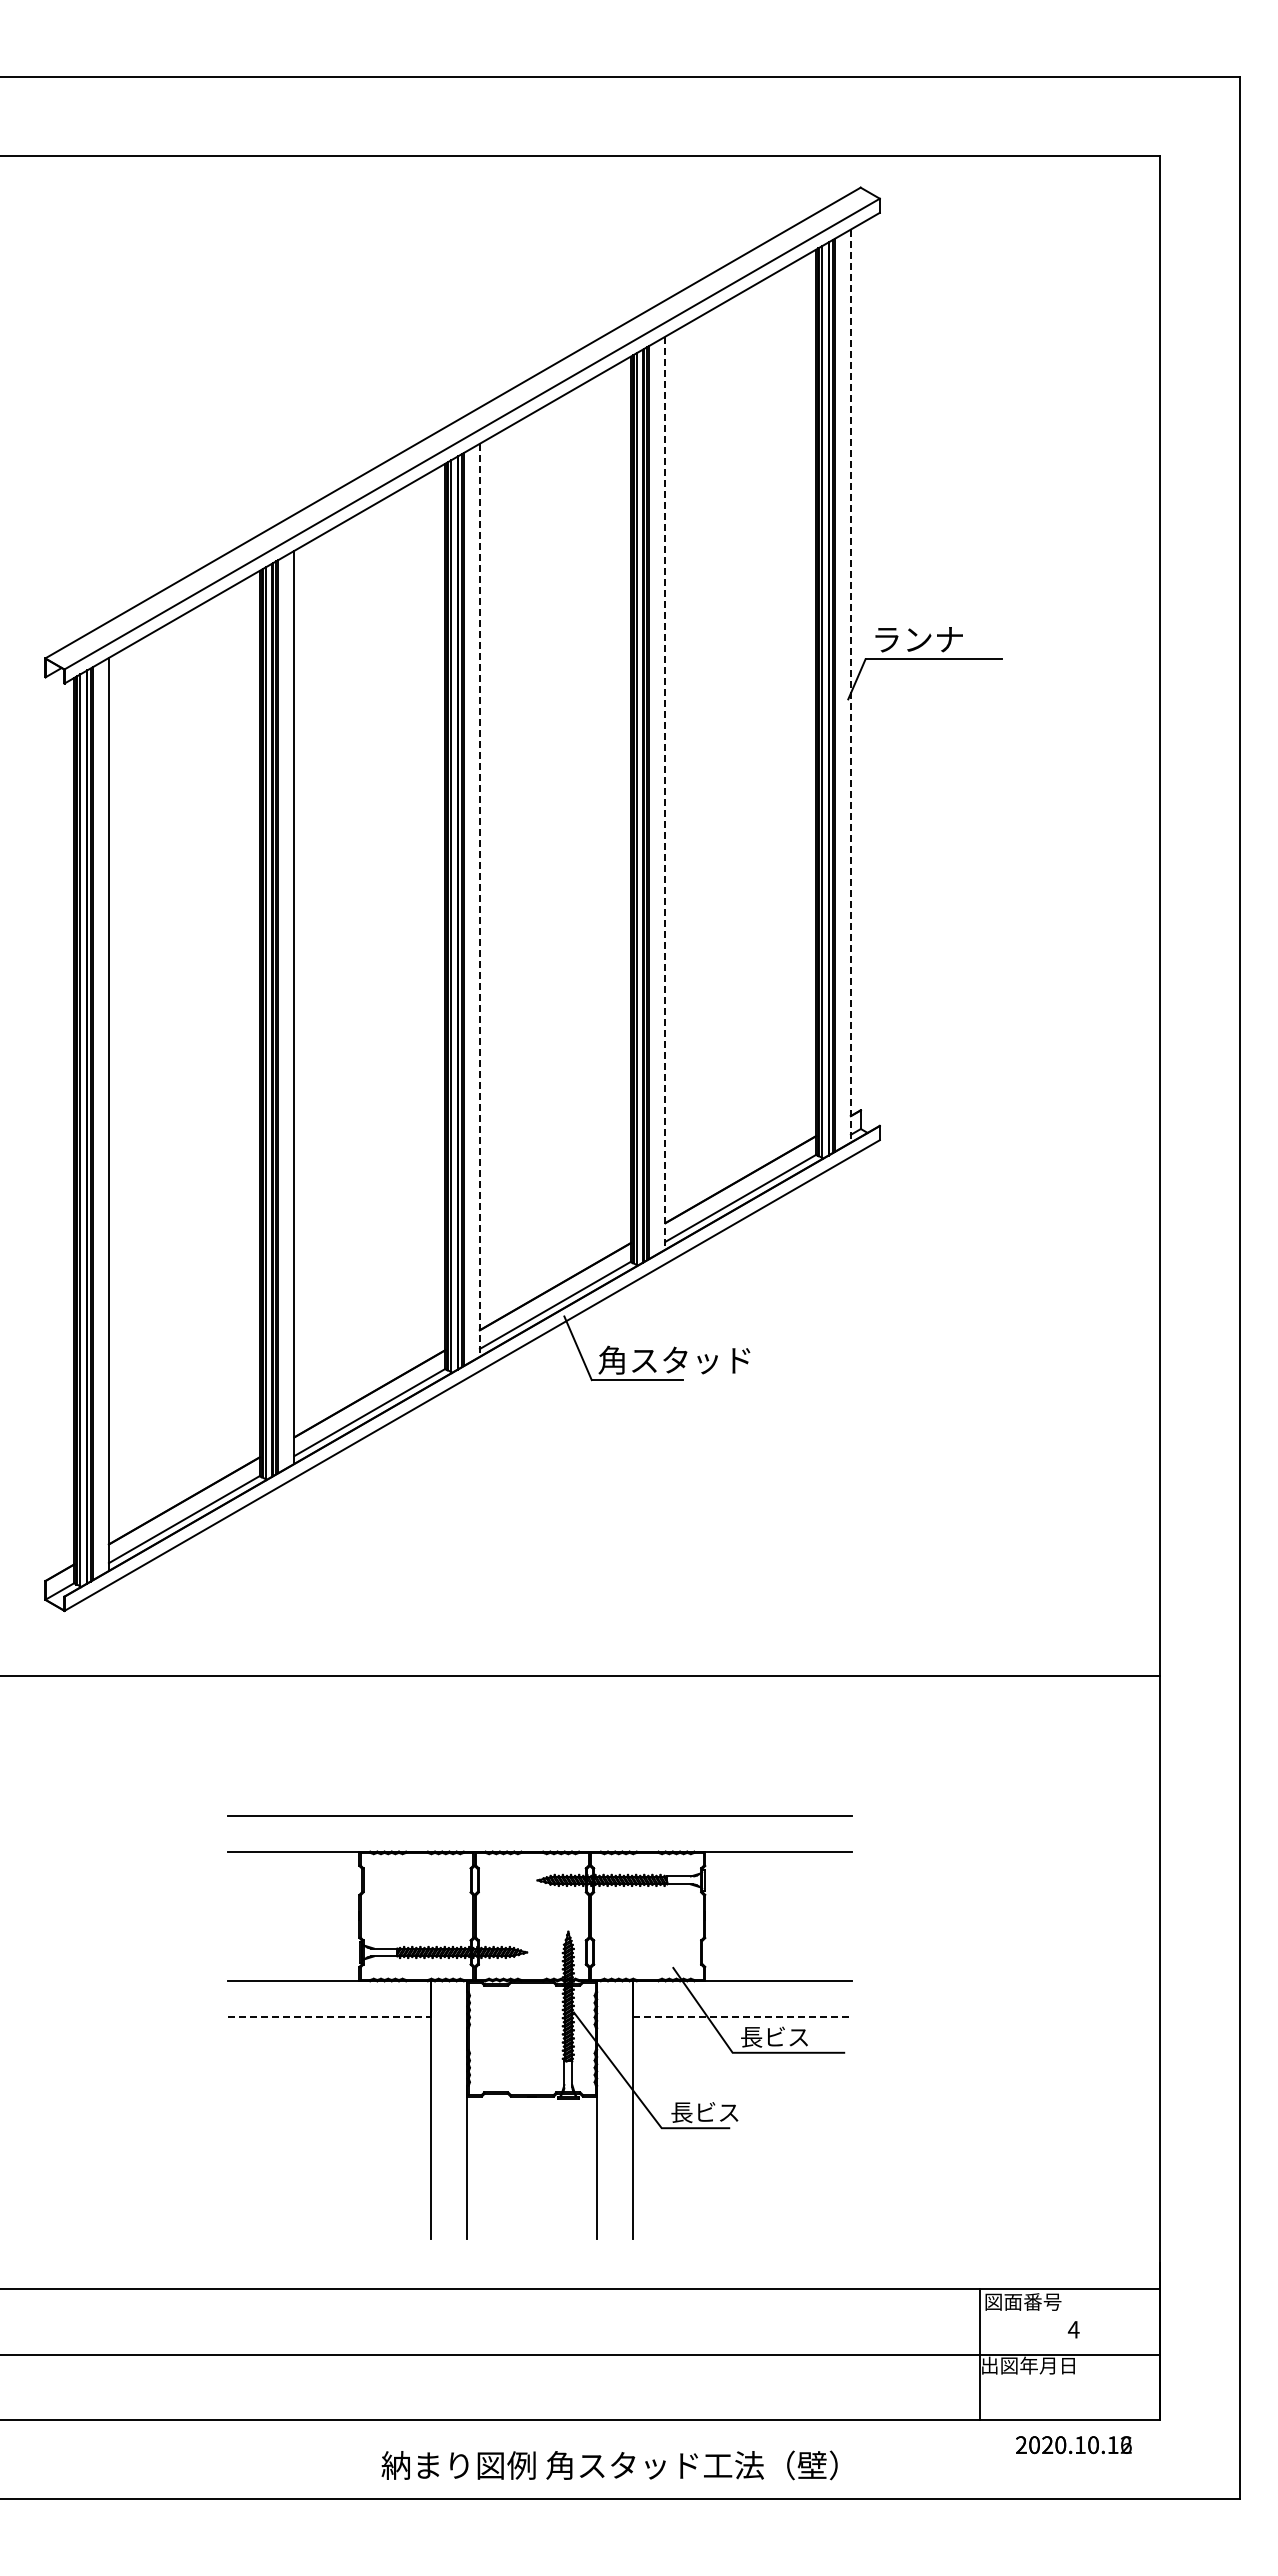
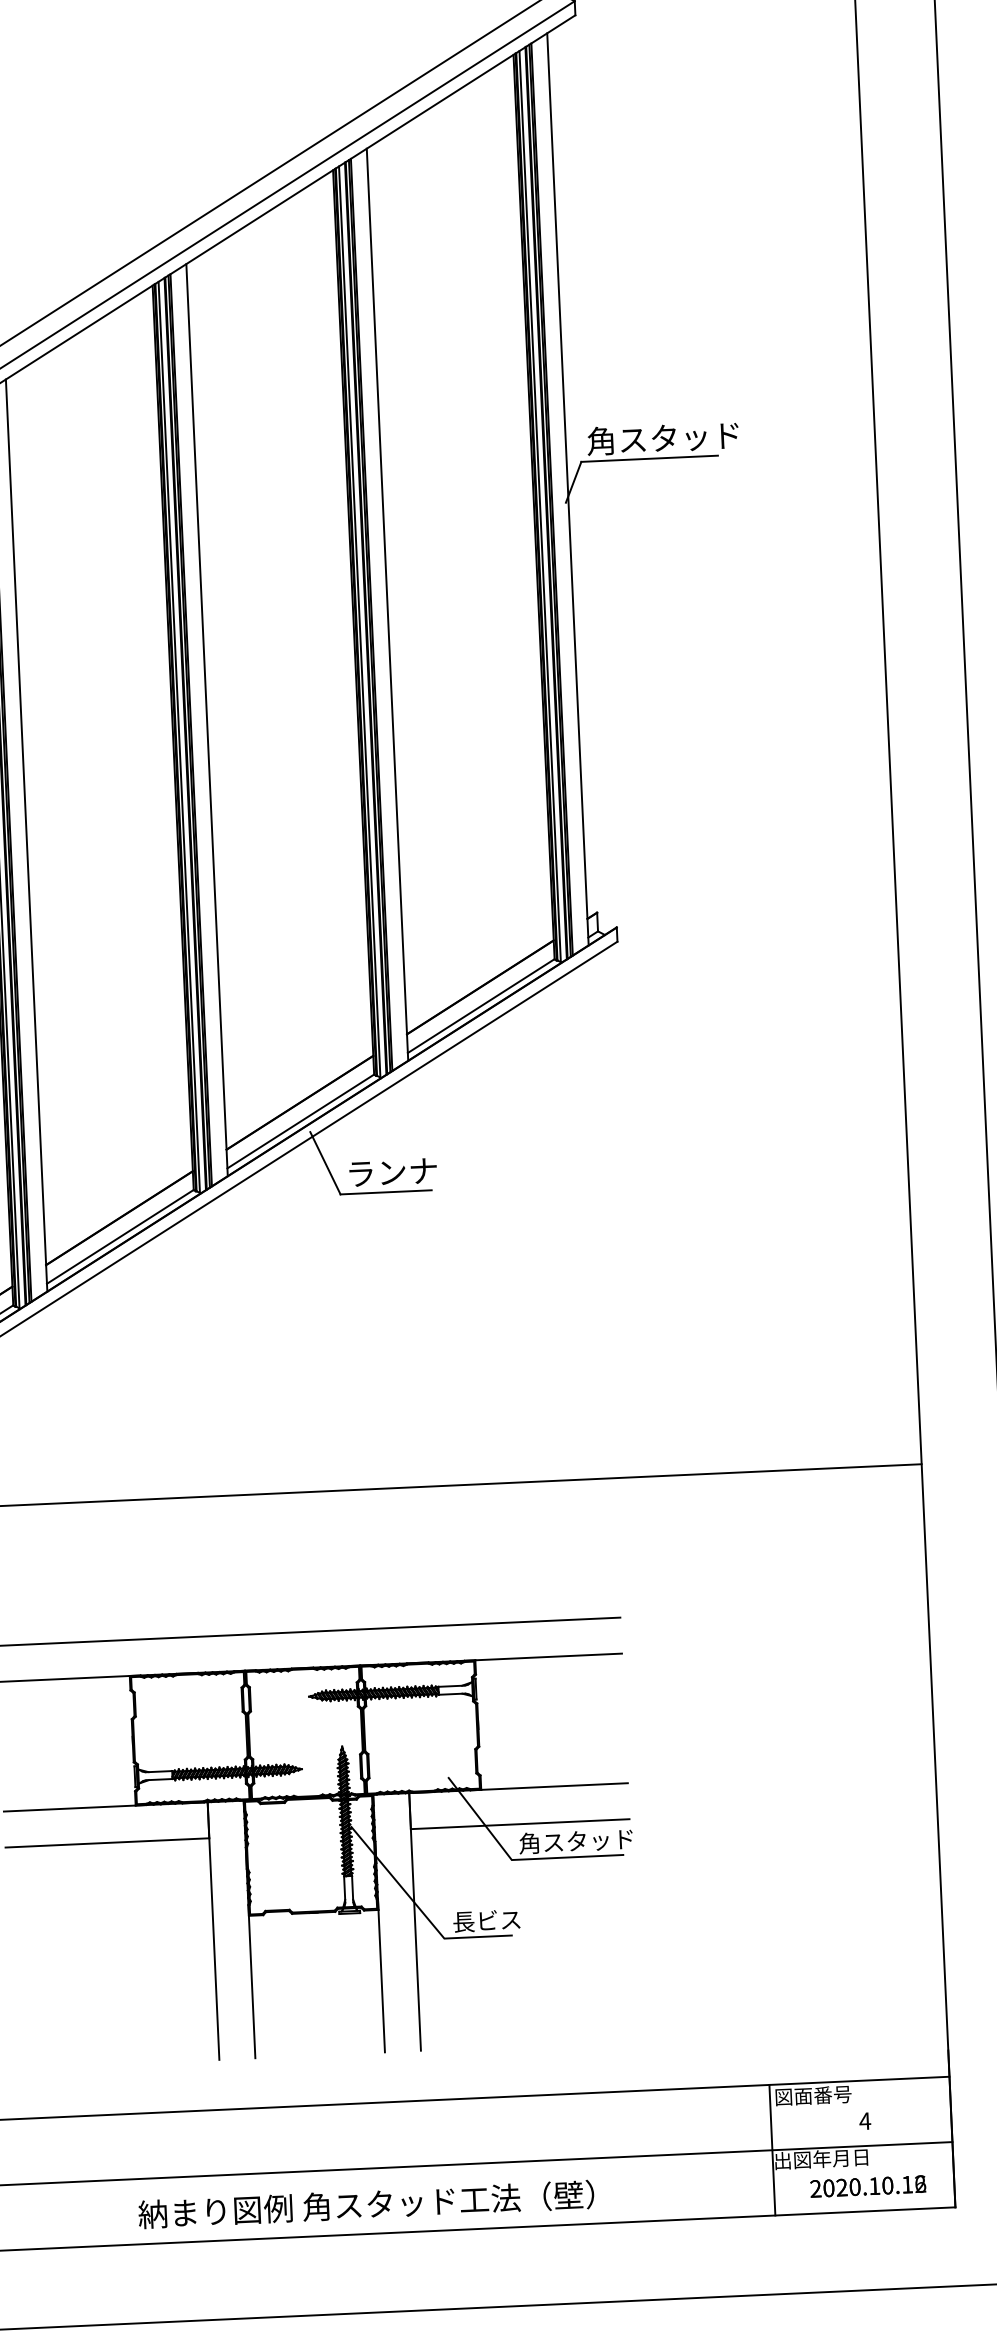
text: (947, 639) -> (662, 438), ランナ -> 角スタッド
line: (850, 686) -> (567, 489), dashed -> solid
line: (665, 793) -> (387, 605), dashed -> solid
line: (479, 900) -> (206, 720), dashed -> solid
text: (674, 1359) -> (422, 1170), 角スタッド -> ランナ
line: (329, 2017) -> (107, 1843), dashed -> solid
line: (743, 2017) -> (521, 1824), dashed -> solid
text: (797, 2036) -> (575, 1840), 長ビス -> 角スタッド
text: (1073, 2445) -> (867, 2186), moved
text: (609, 2465) -> (366, 2204), moved

